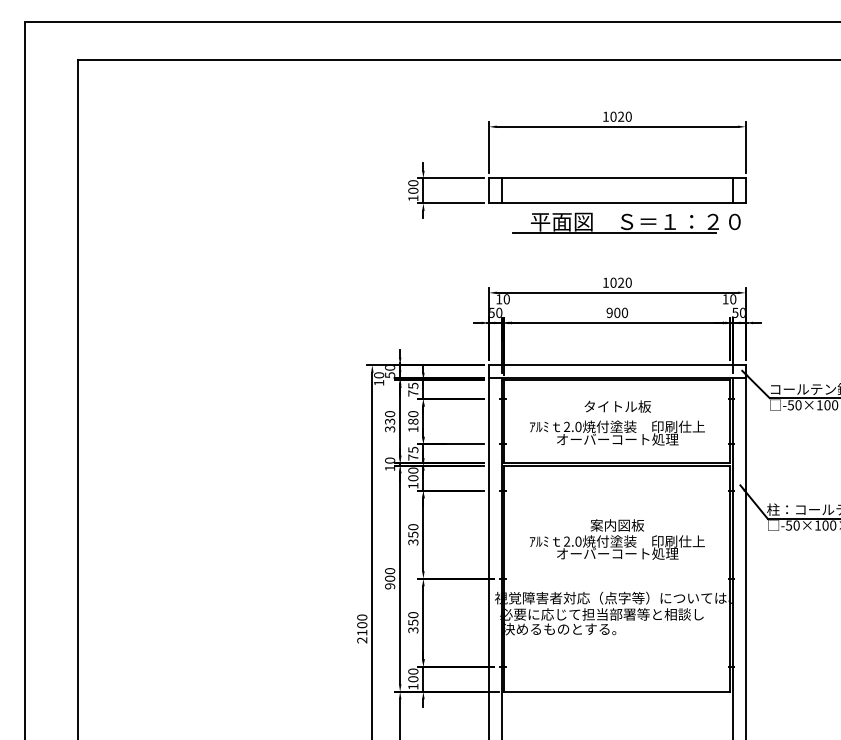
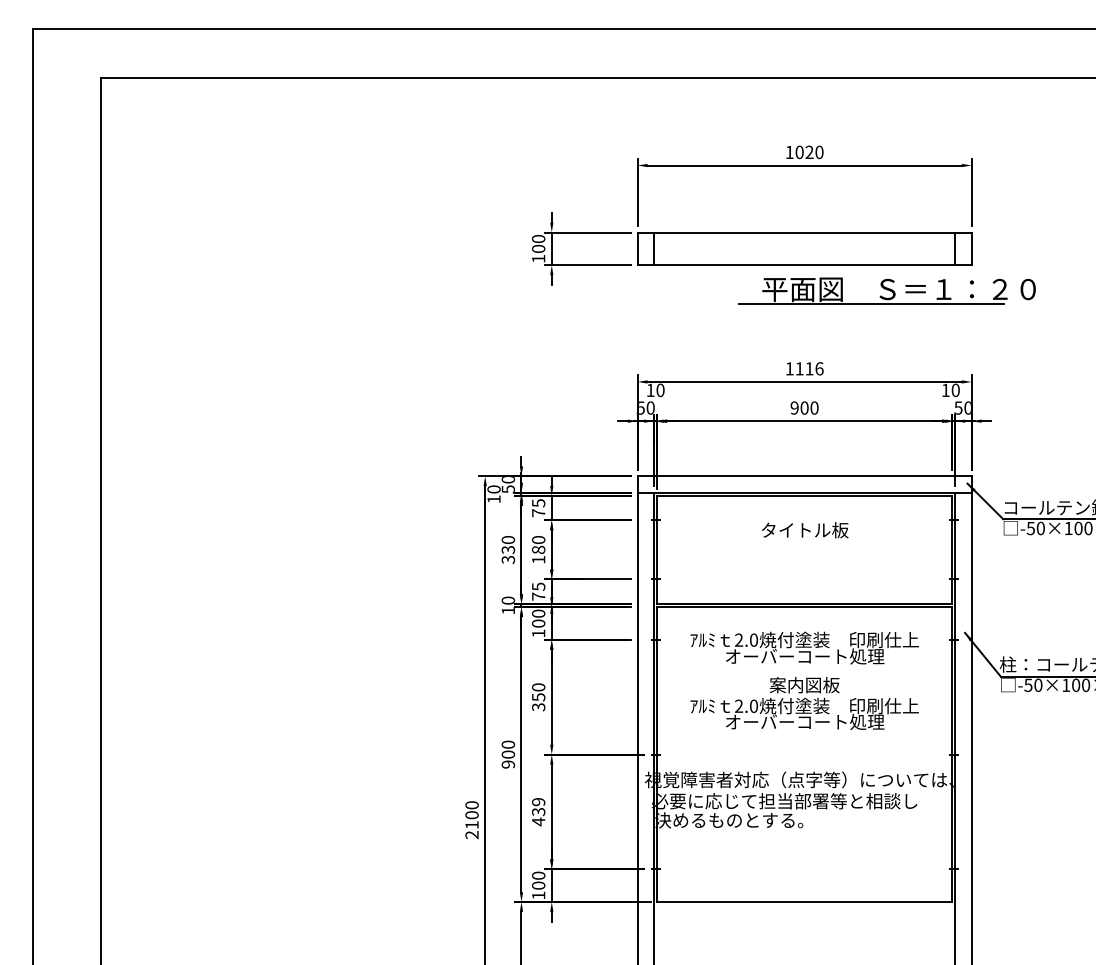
part: (626, 222) -> (886, 290), moved
text: (620, 282) -> (808, 368), 1020 -> 1116
text: (617, 432) -> (804, 647), moved
text: (413, 622) -> (538, 811), 350 -> 439

